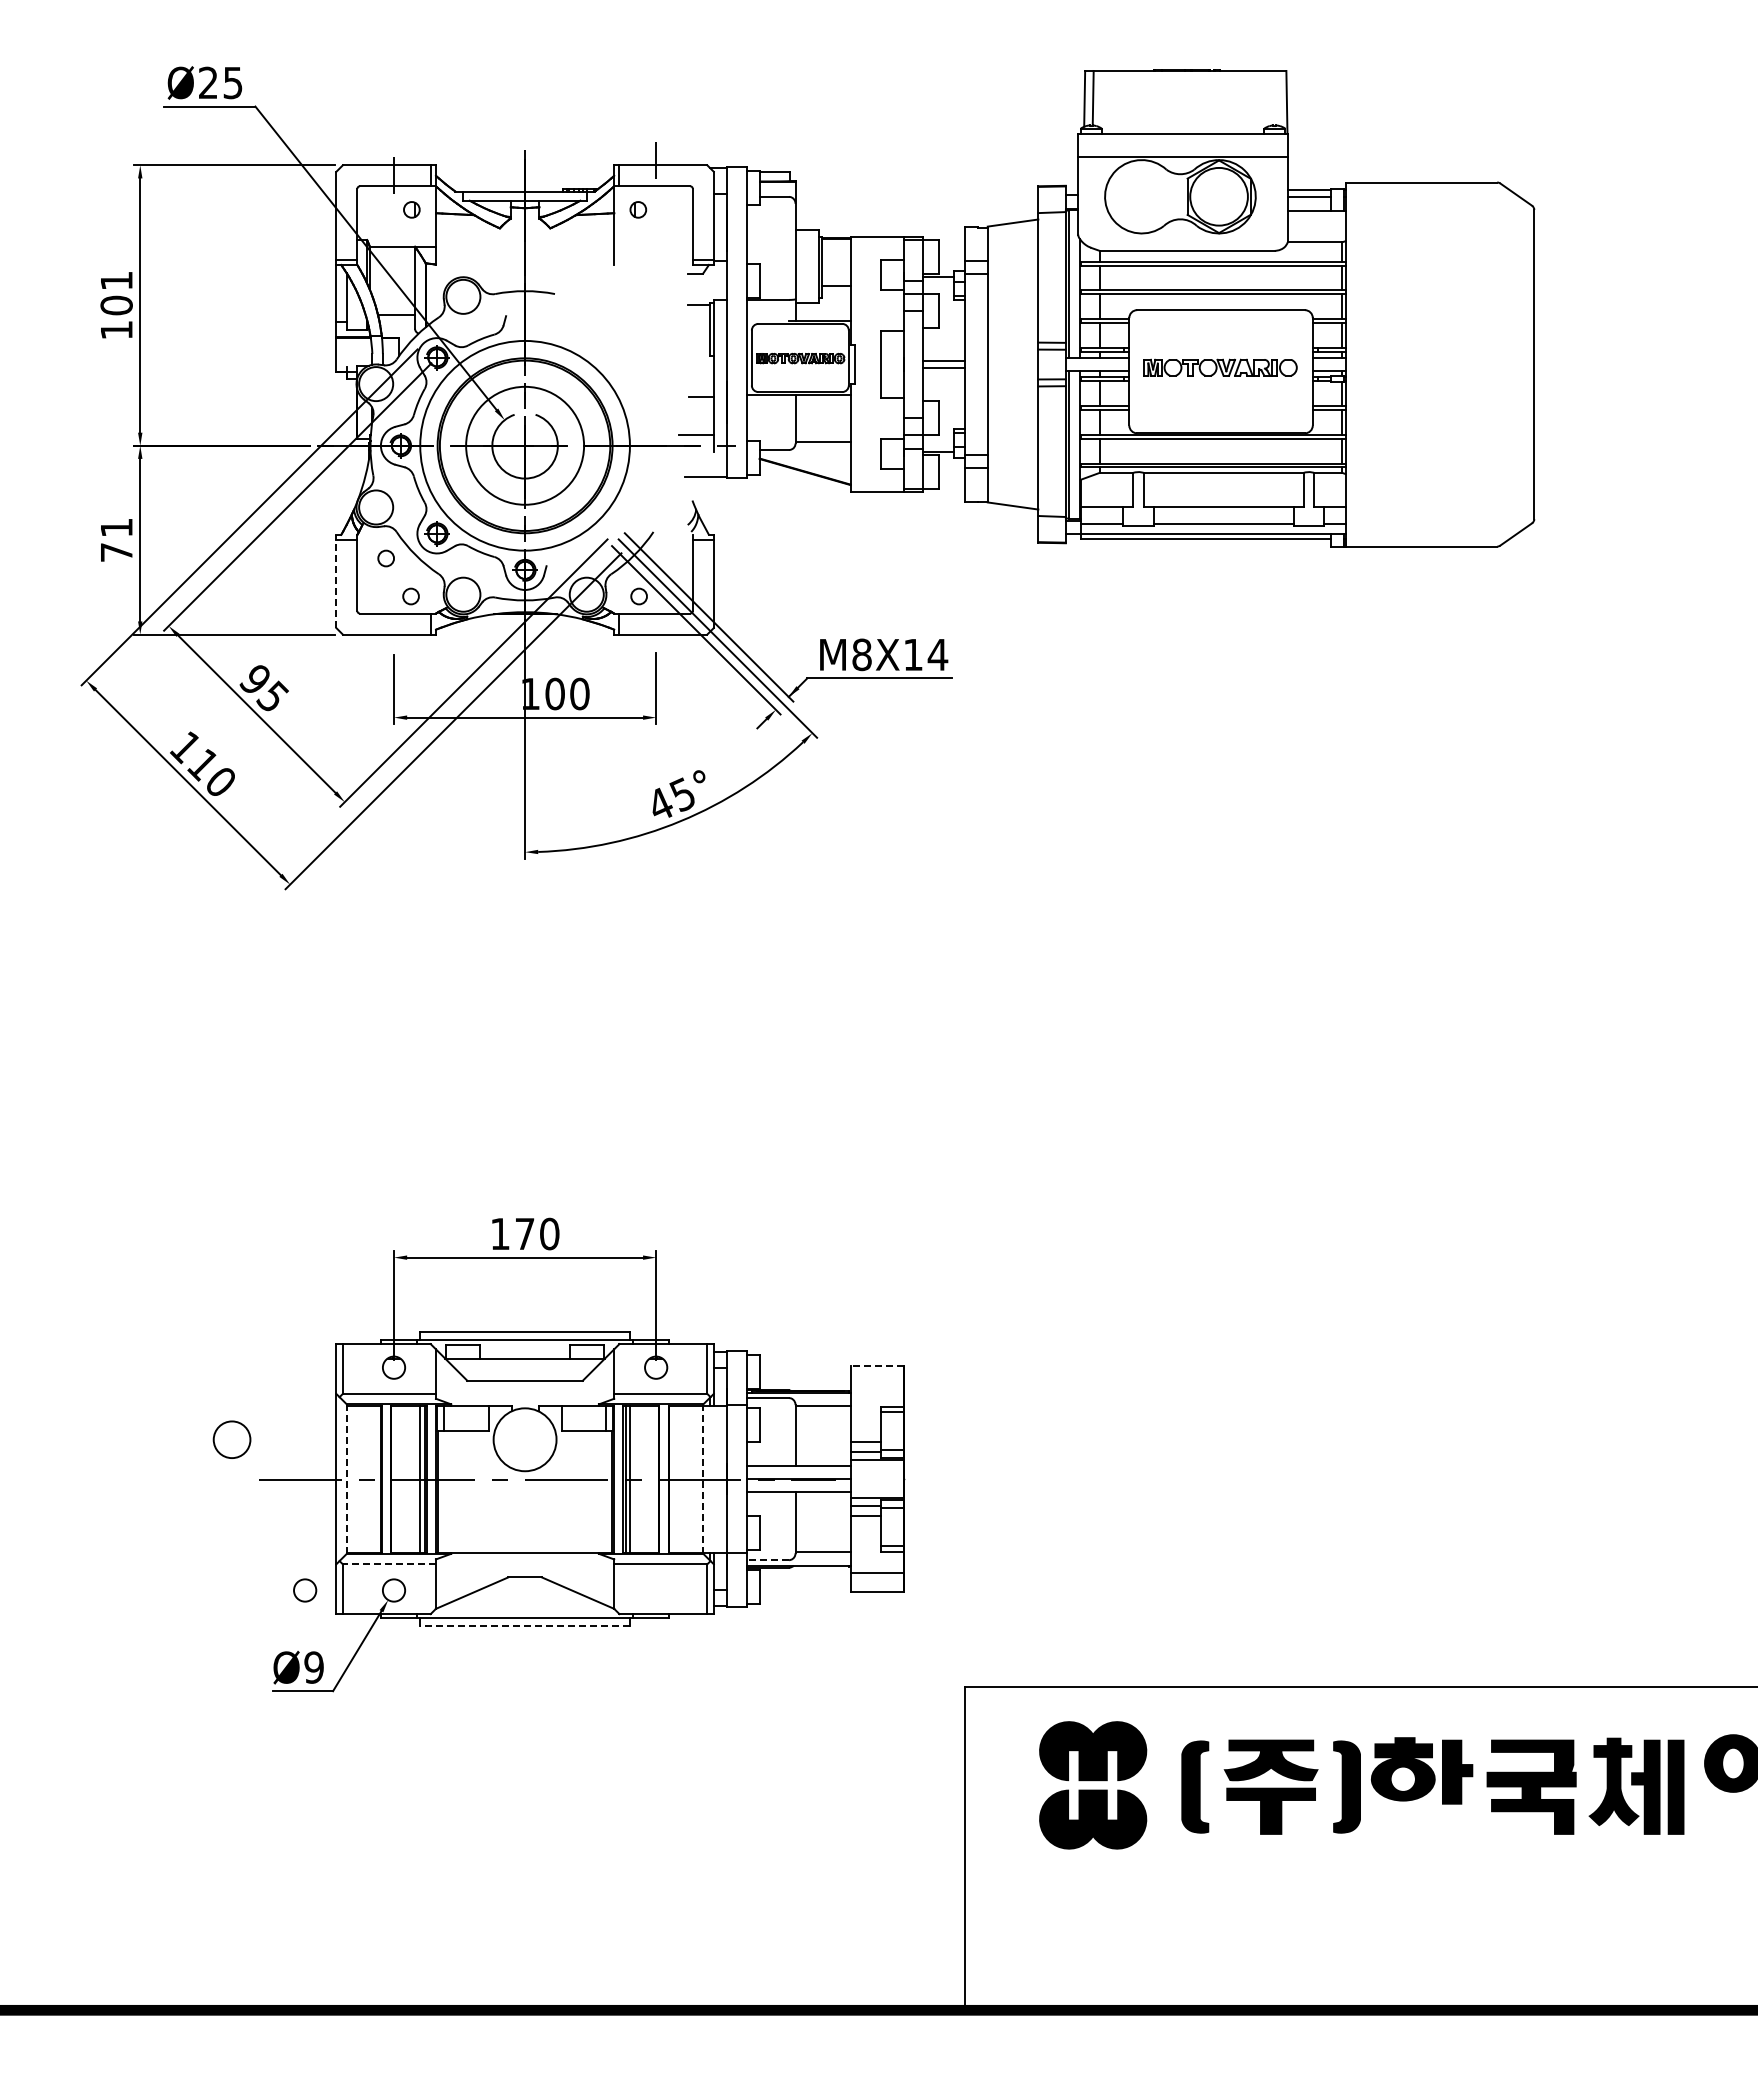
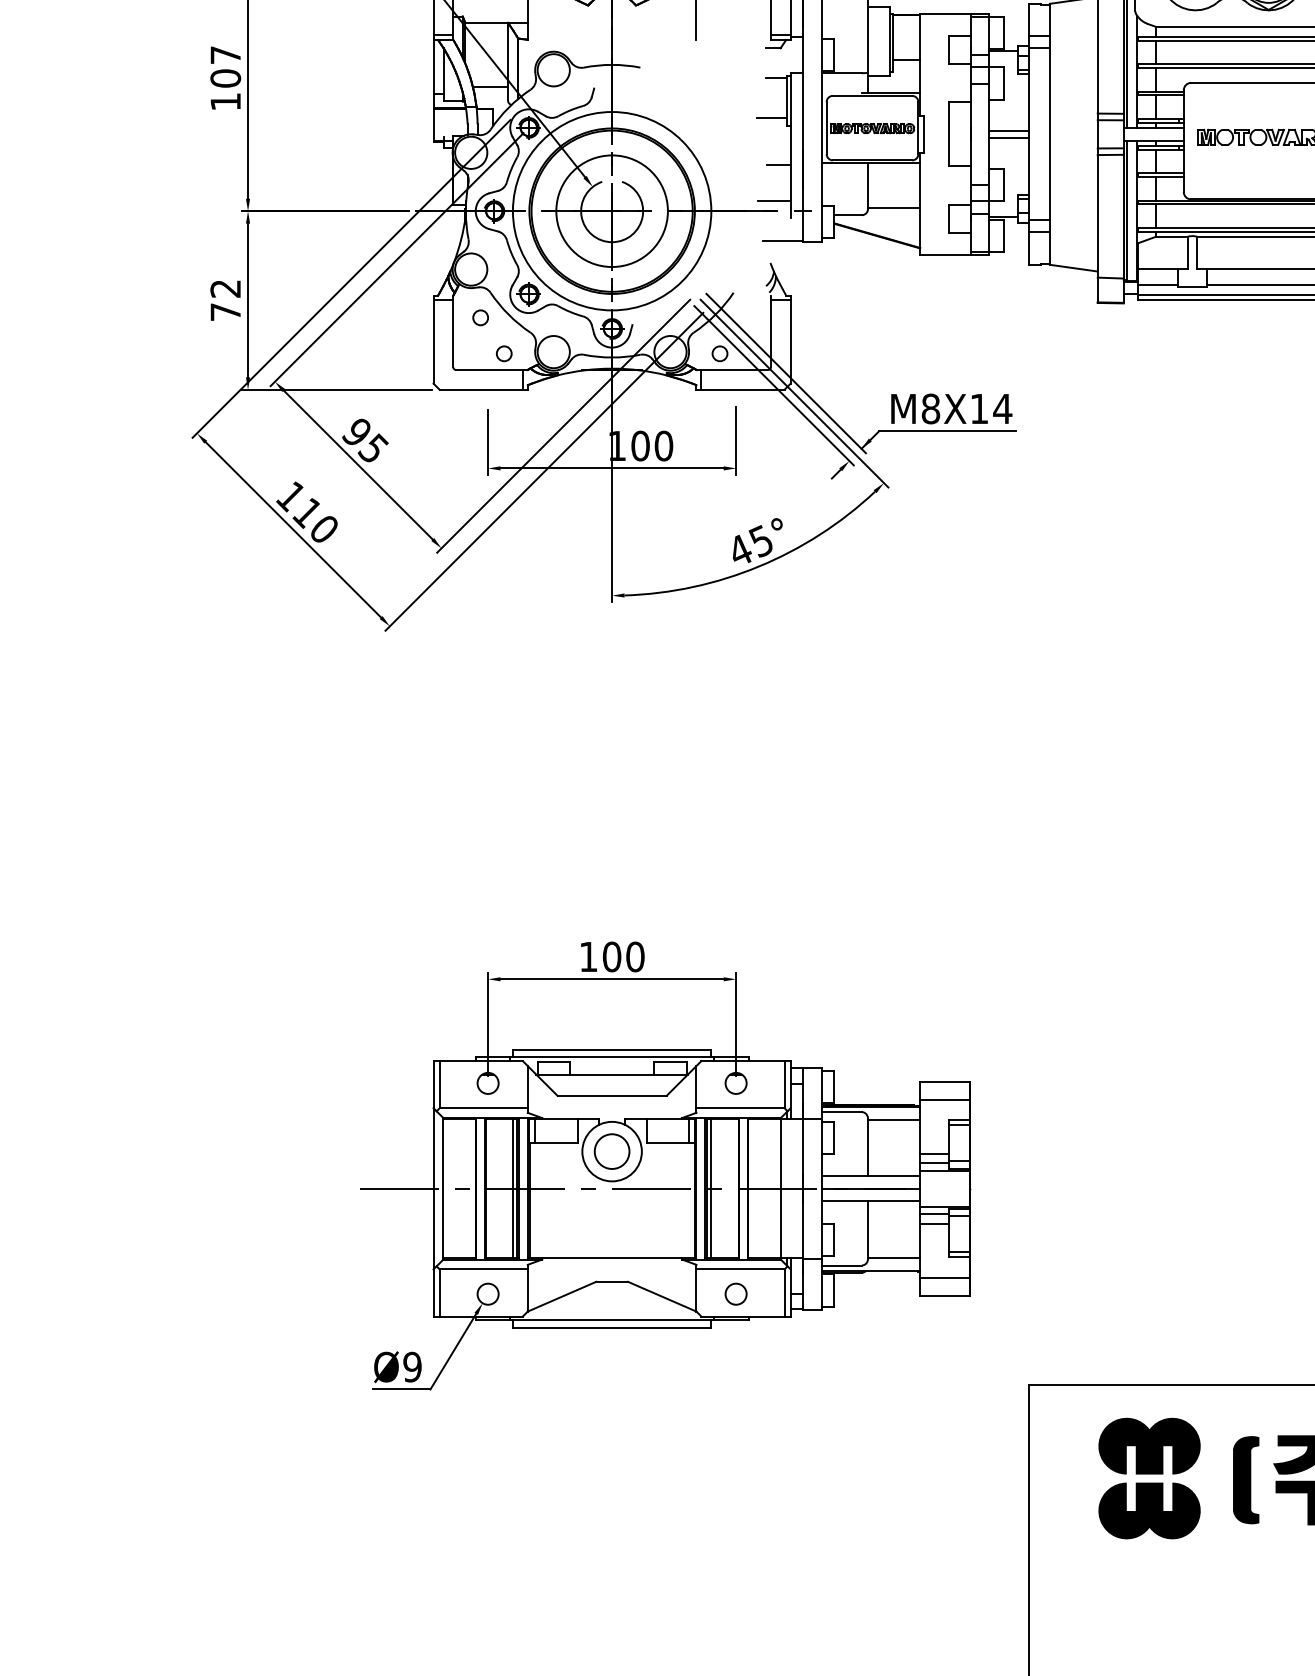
text: (116, 280) -> (225, 54), 101 -> 107
line: (693, 347) -> (771, 118), added
text: (116, 528) -> (225, 289), 71 -> 72
line: (336, 581) -> (433, 339), dashed -> solid
text: (524, 1233) -> (611, 956), 170 -> 100
line: (877, 1366) -> (945, 1082), dashed -> solid
line: (876, 1385) -> (944, 1100), added
circle: (231, 1439) -> (611, 1151), moved
line: (346, 1479) -> (443, 1189), dashed -> solid
line: (703, 1479) -> (780, 1189), dashed -> solid
line: (767, 1560) -> (841, 1265), dashed -> solid
line: (389, 1564) -> (483, 1269), dashed -> solid
circle: (305, 1590) -> (736, 1294), moved
line: (525, 1625) -> (612, 1327), dashed -> solid

